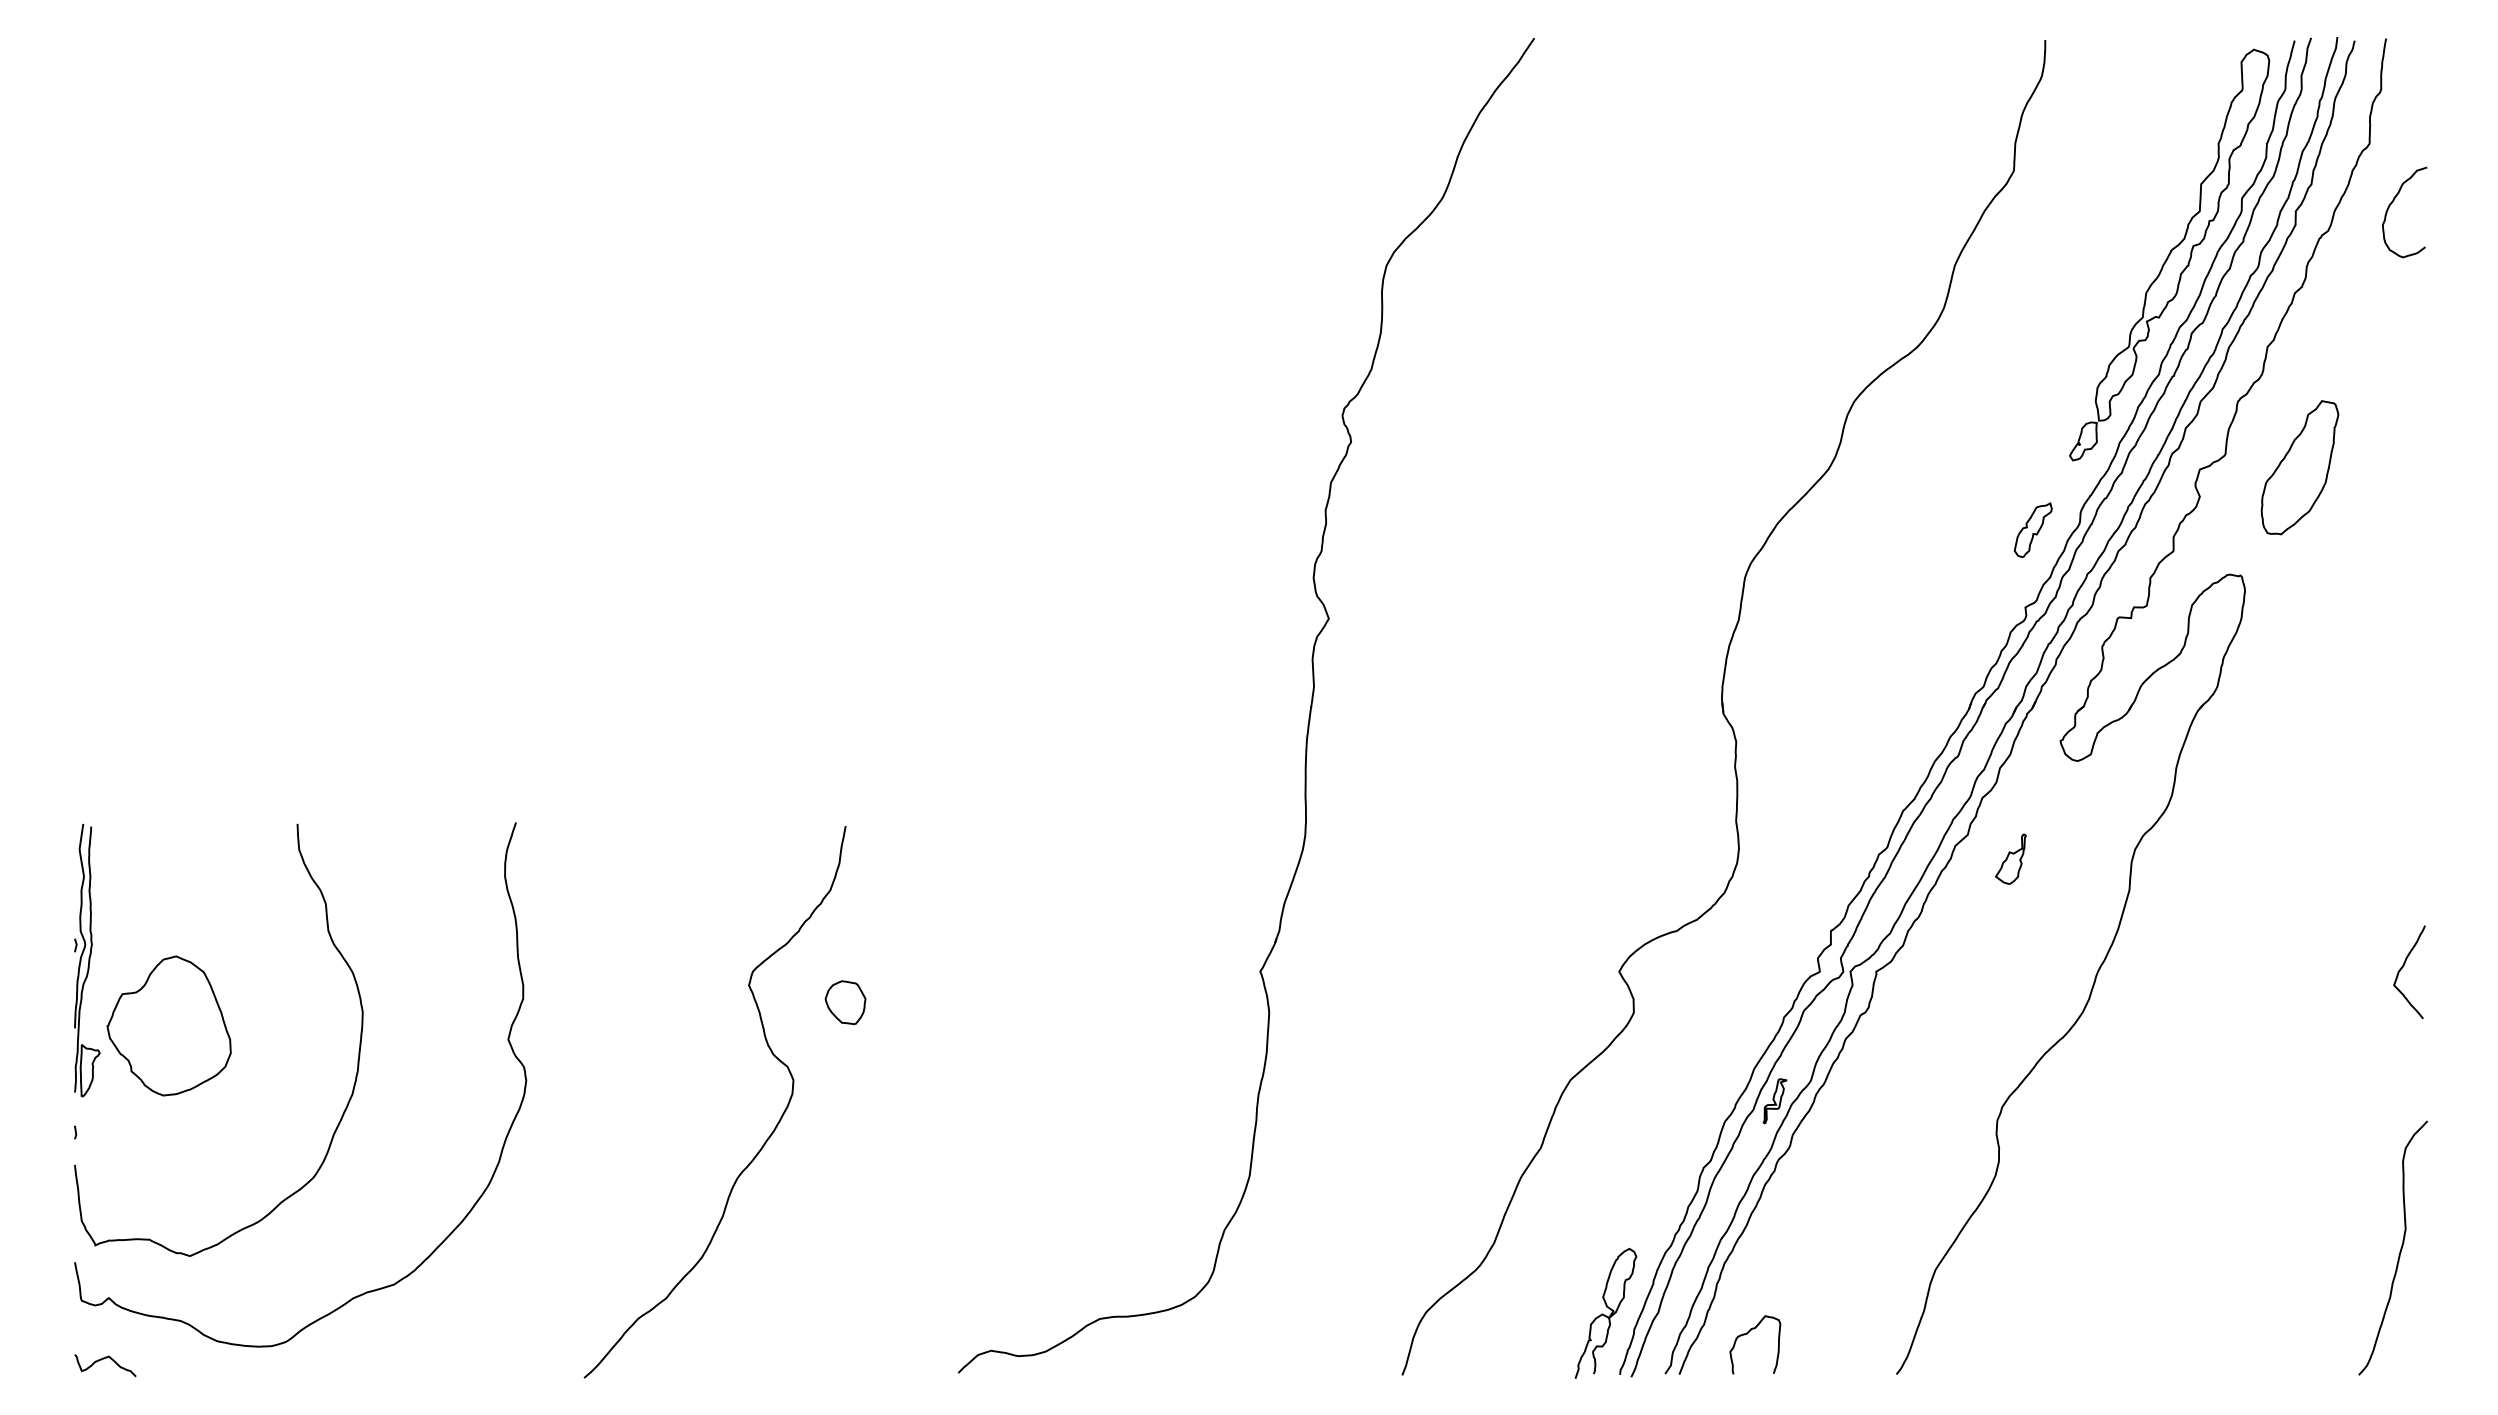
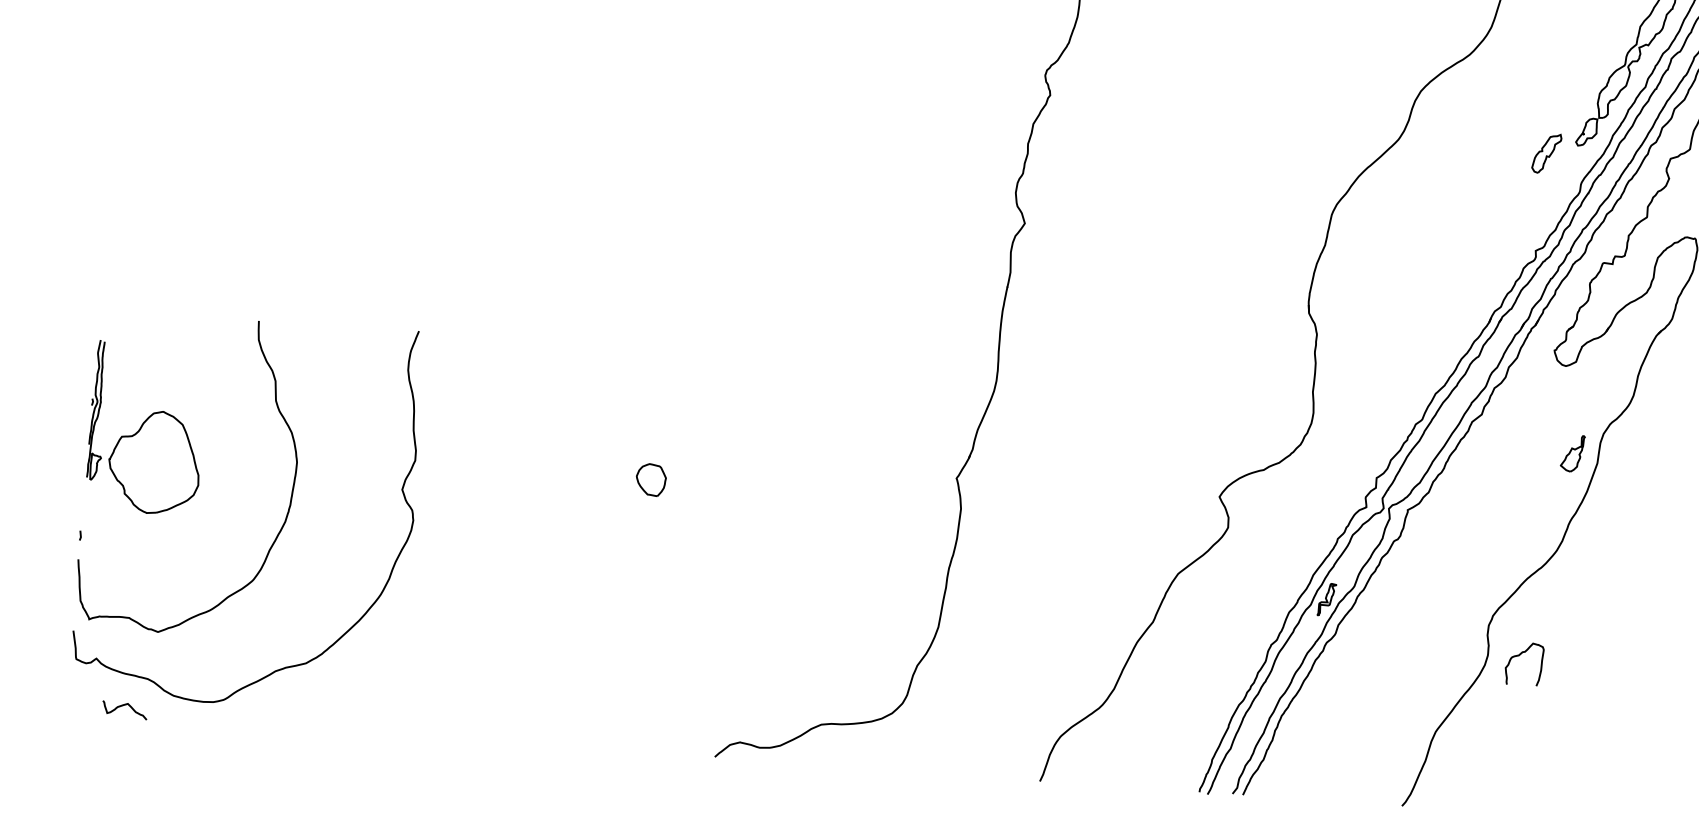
part: (2032, 530) -> (1546, 153), moved
part: (2010, 858) -> (1572, 452), moved
part: (87, 960) -> (98, 410), size x0.7
curve: (765, 1140) -> (585, 576), removed
curve: (1604, 1314) -> (1191, 747), removed
curve: (1747, 1334) -> (1519, 656), moved
curve: (104, 1359) -> (124, 705), moved

